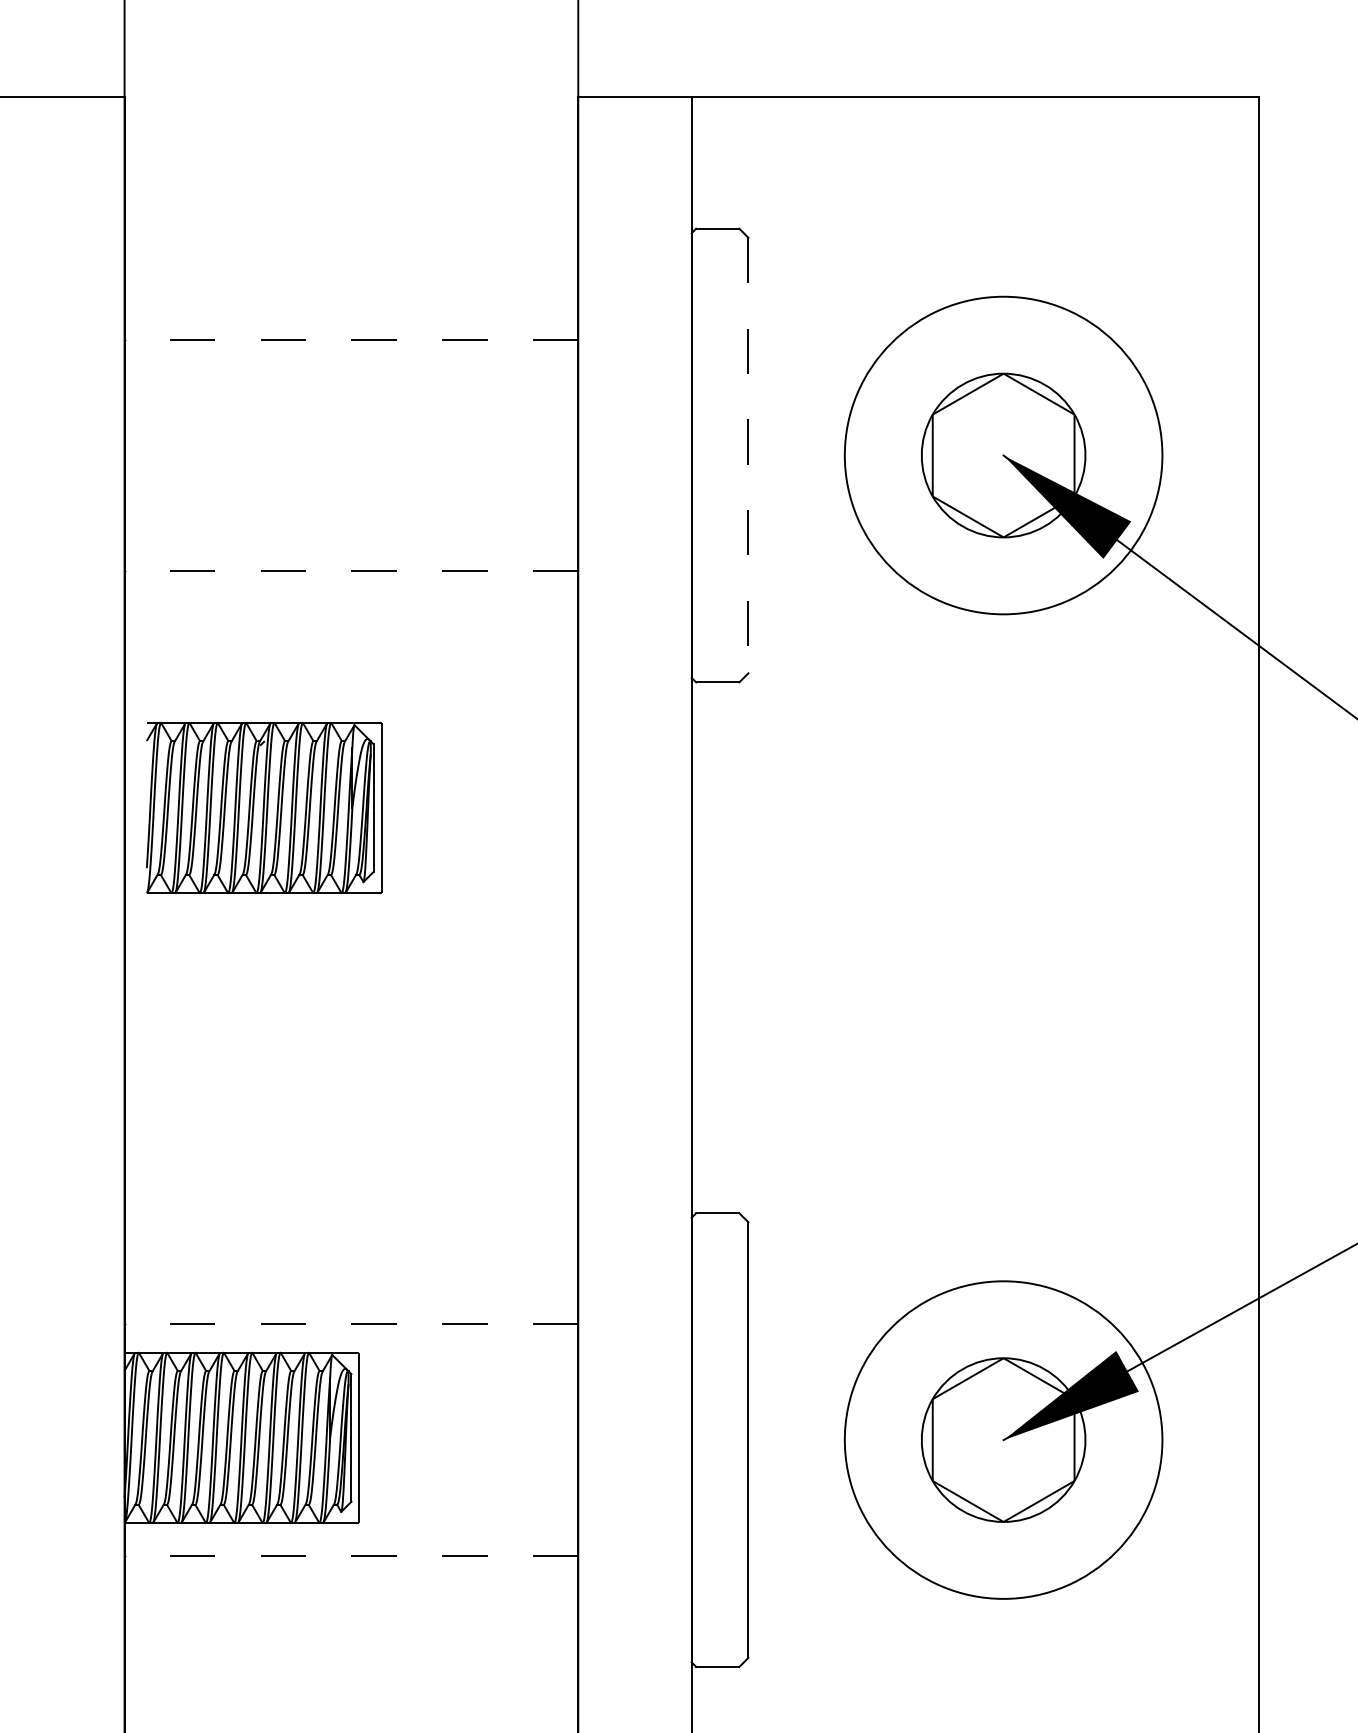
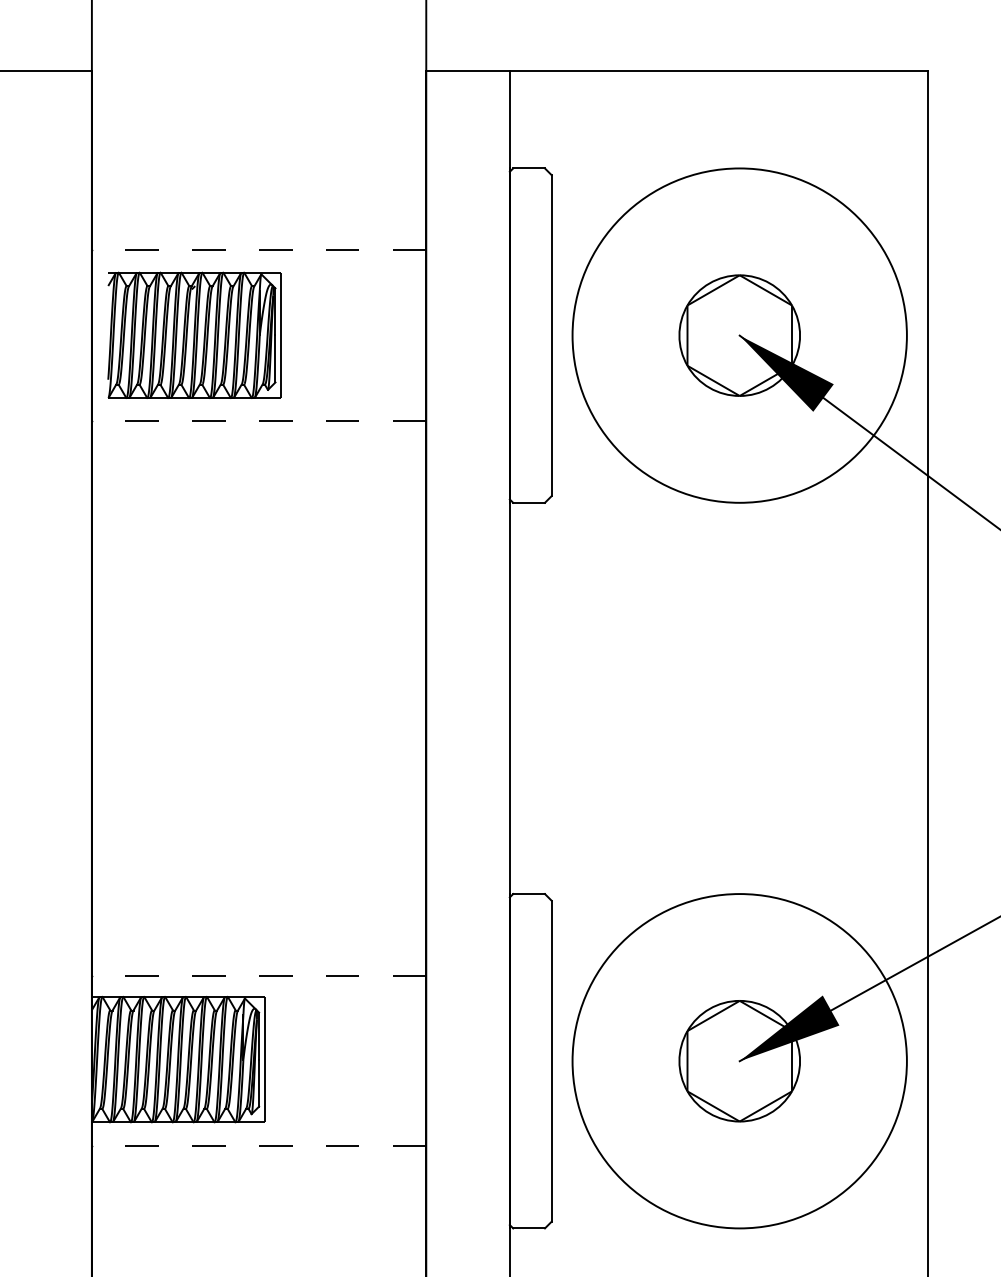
circle: (1003, 455) -> (739, 335), size x1.43
line: (748, 456) -> (551, 336), dashed -> solid
part: (263, 806) -> (194, 334), moved
circle: (1003, 1440) -> (739, 1061), size x1.43

